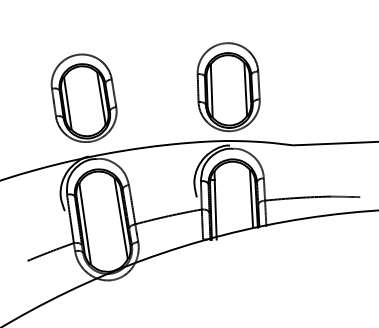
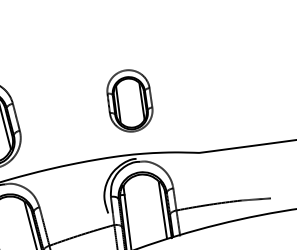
part: (228, 87) -> (129, 101), size x0.7

